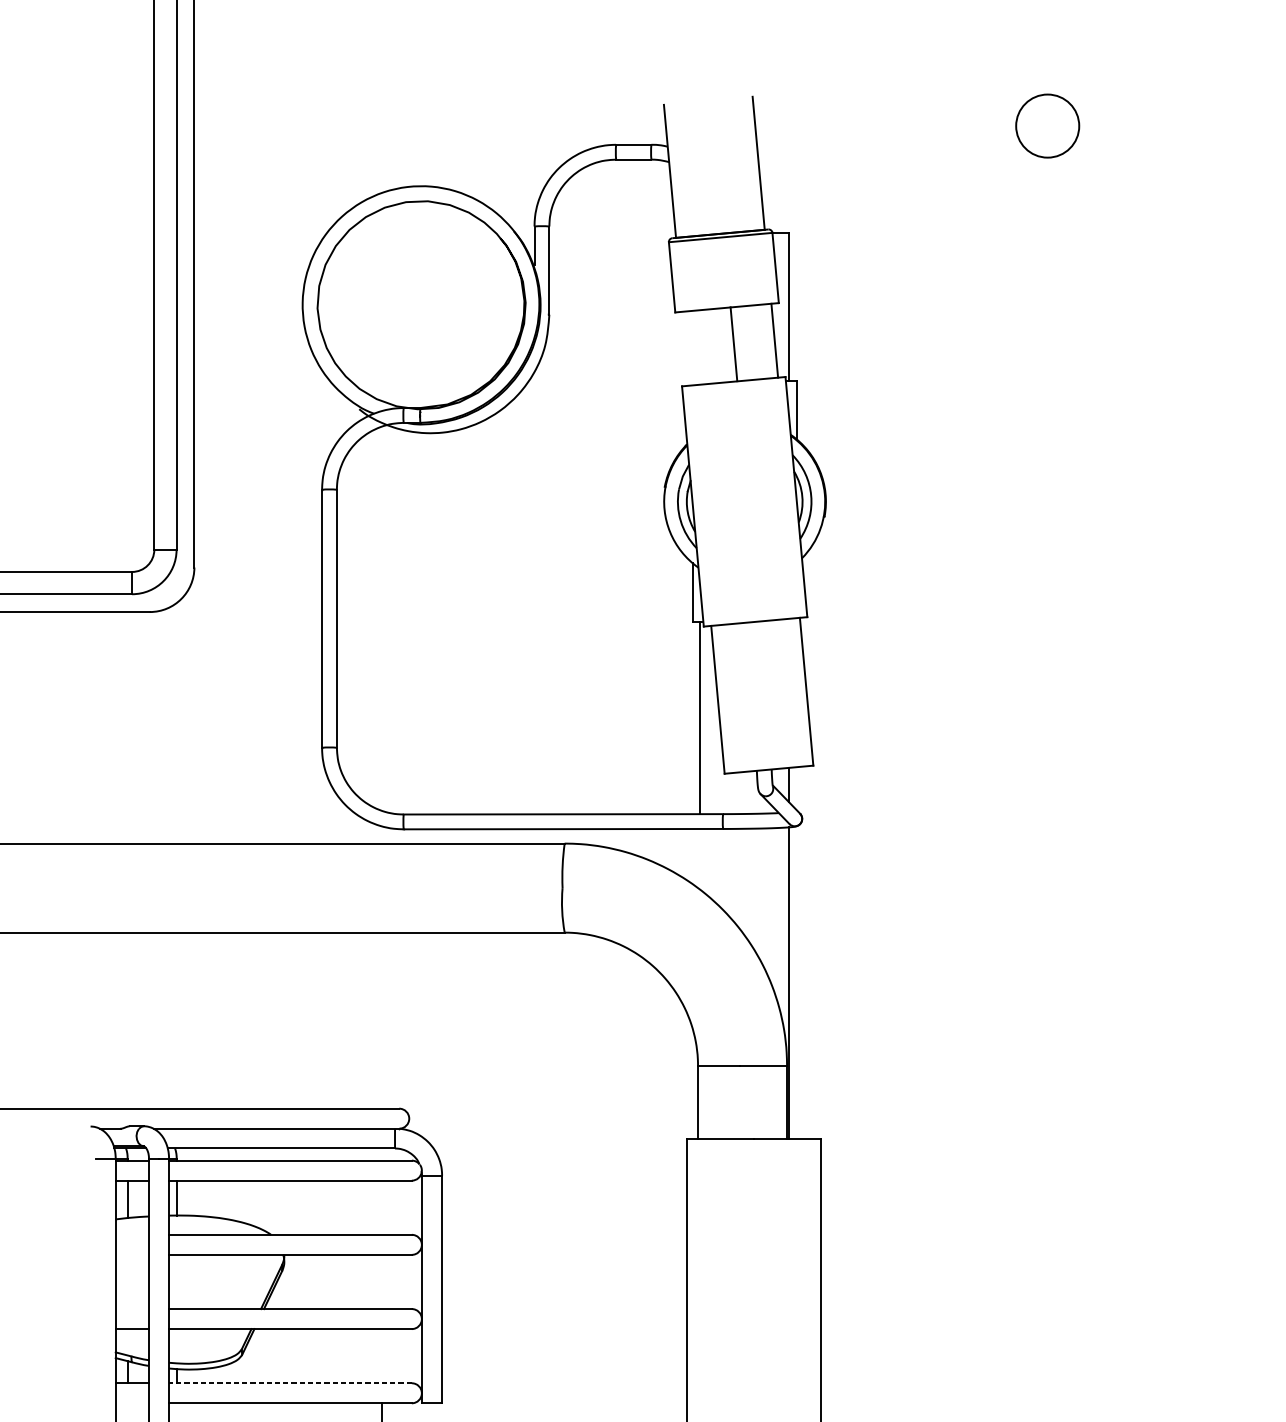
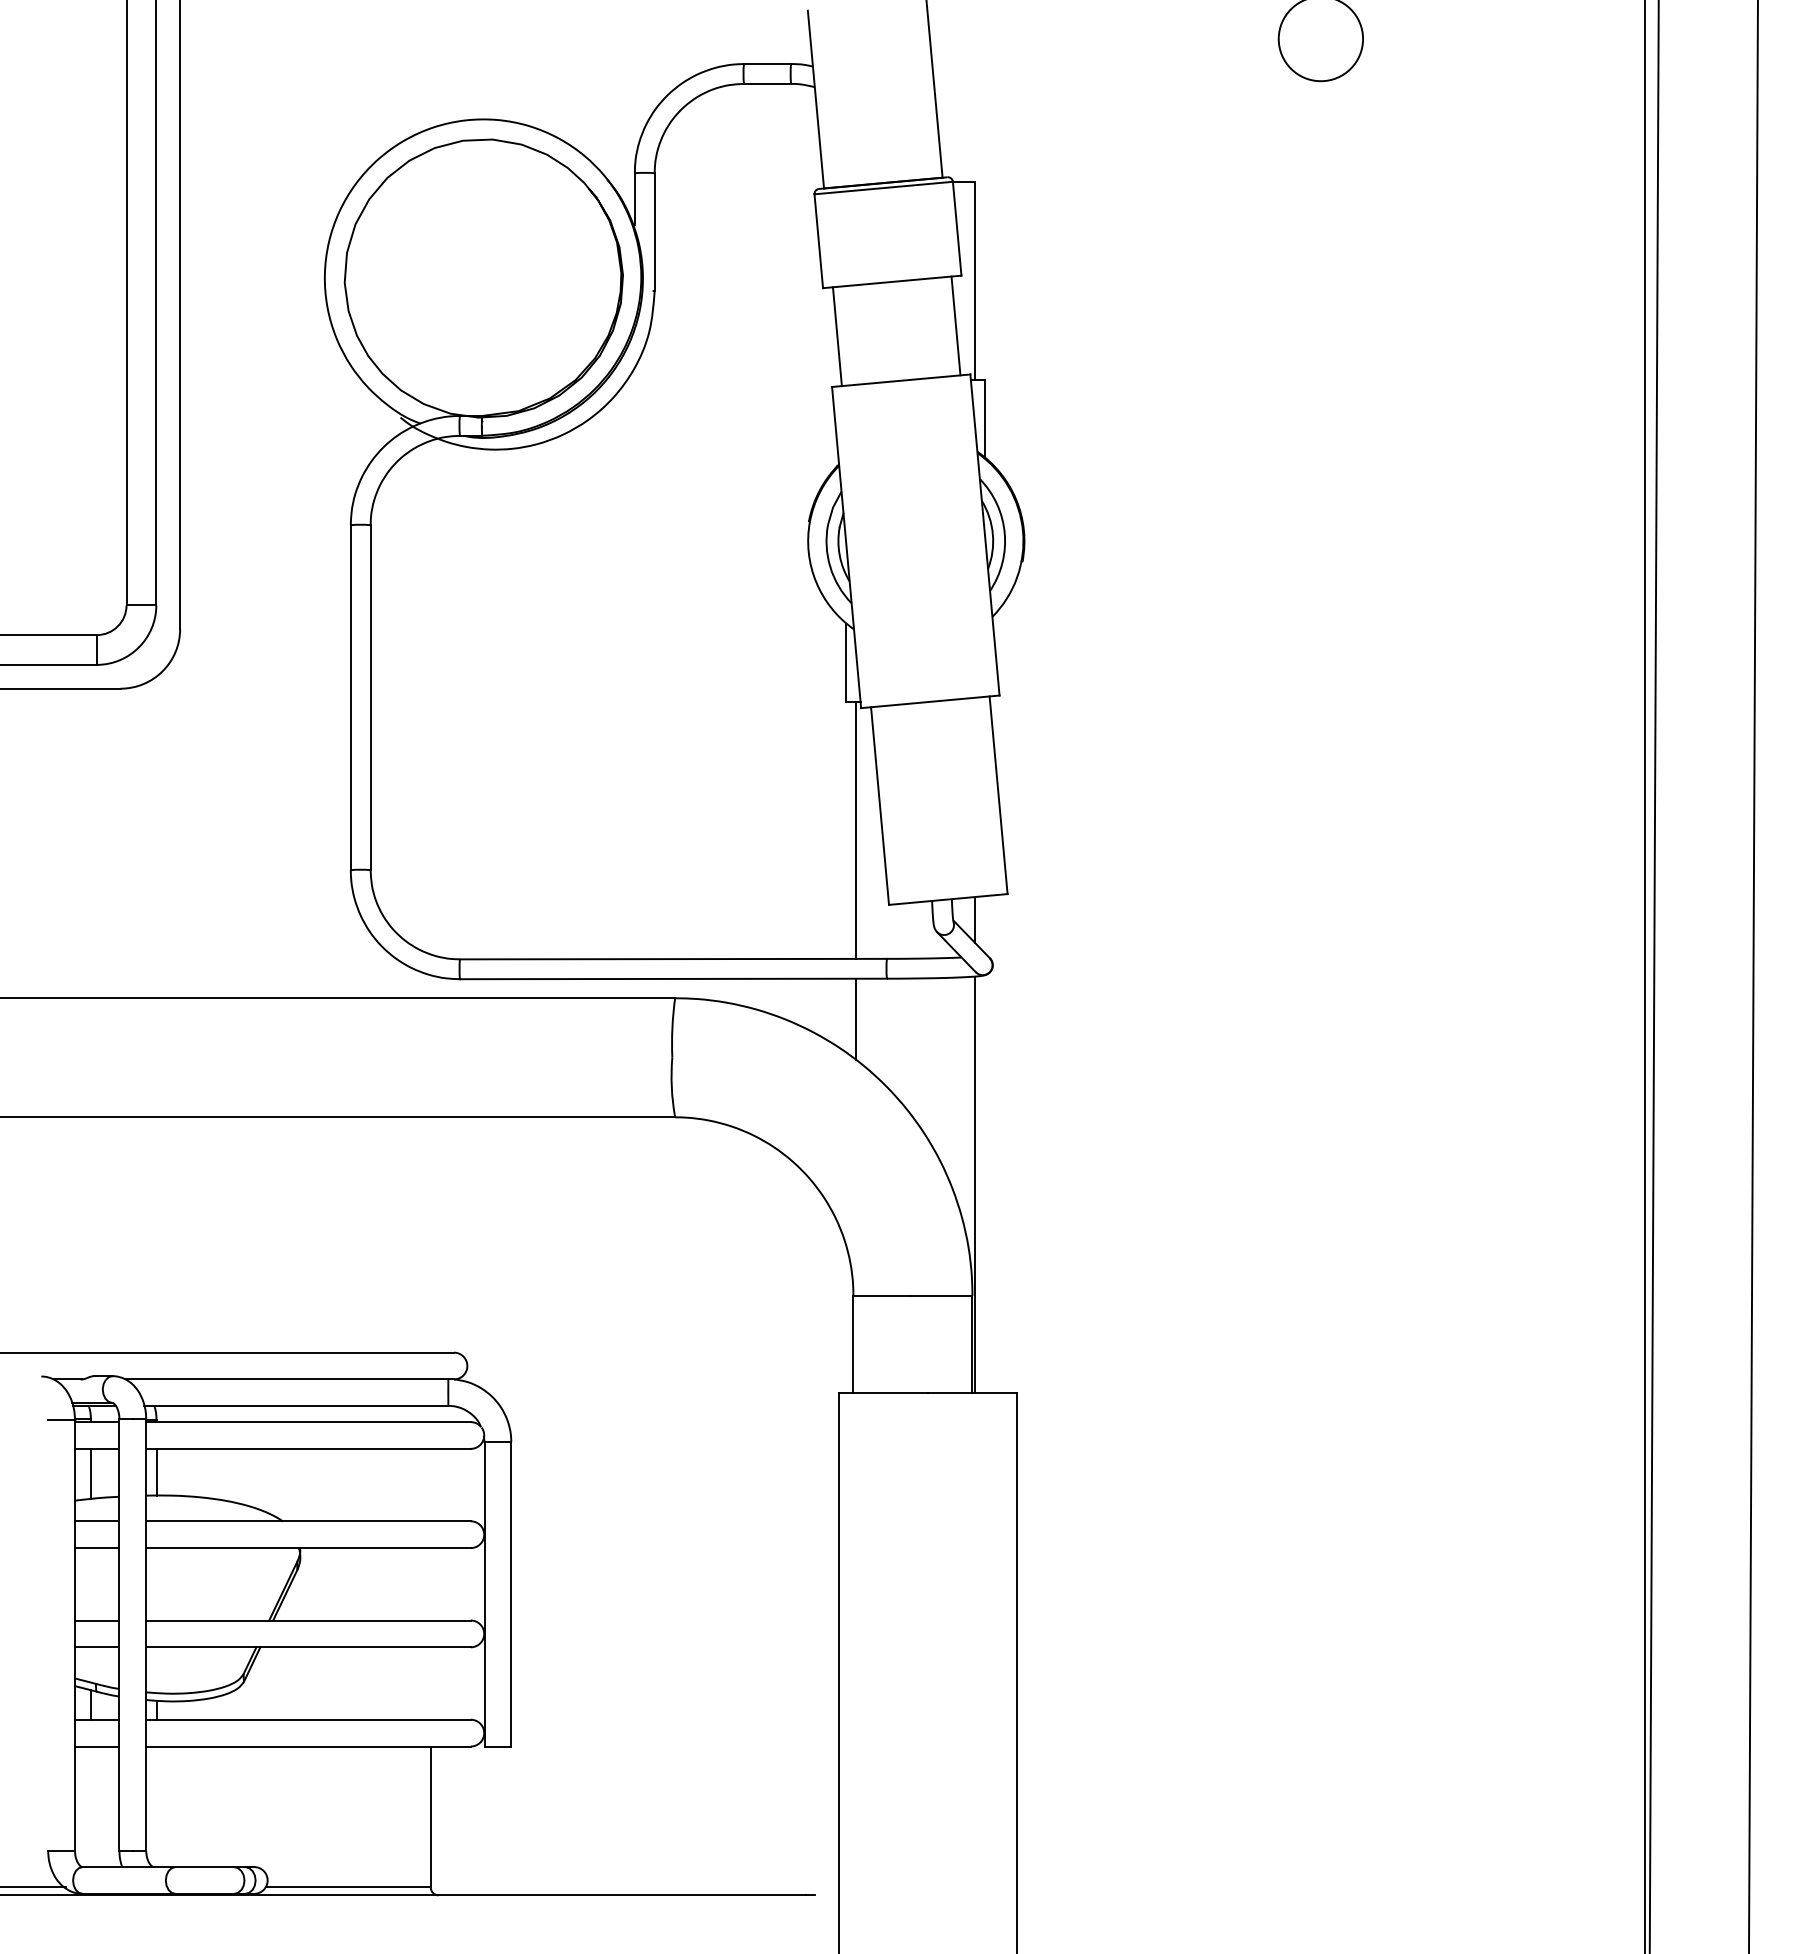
line: (733, 344) -> (836, 336), moved
line: (700, 859) -> (856, 1019), added
line: (131, 1234) -> (96, 1521), added
line: (131, 1255) -> (96, 1548), added
line: (131, 1309) -> (96, 1620), added
line: (290, 1383) -> (308, 1719), dashed -> solid
line: (131, 1403) -> (96, 1746), added

